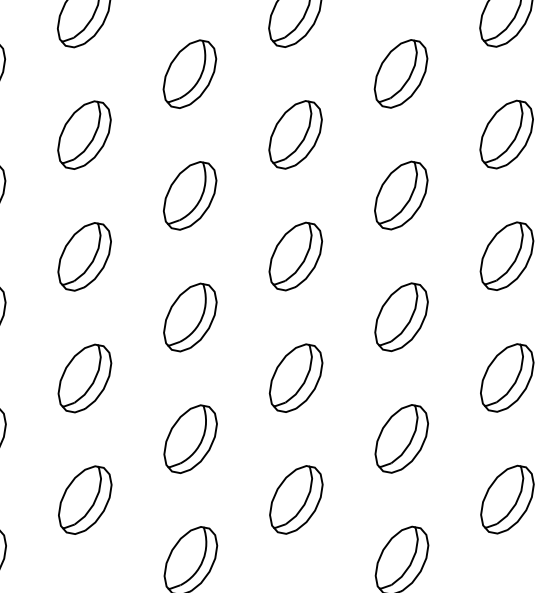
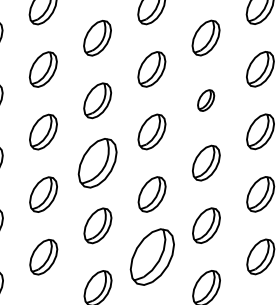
part: (399, 195) -> (205, 100), size x0.6
part: (189, 317) -> (97, 163), size x1.4
part: (294, 498) -> (151, 256), size x1.6

